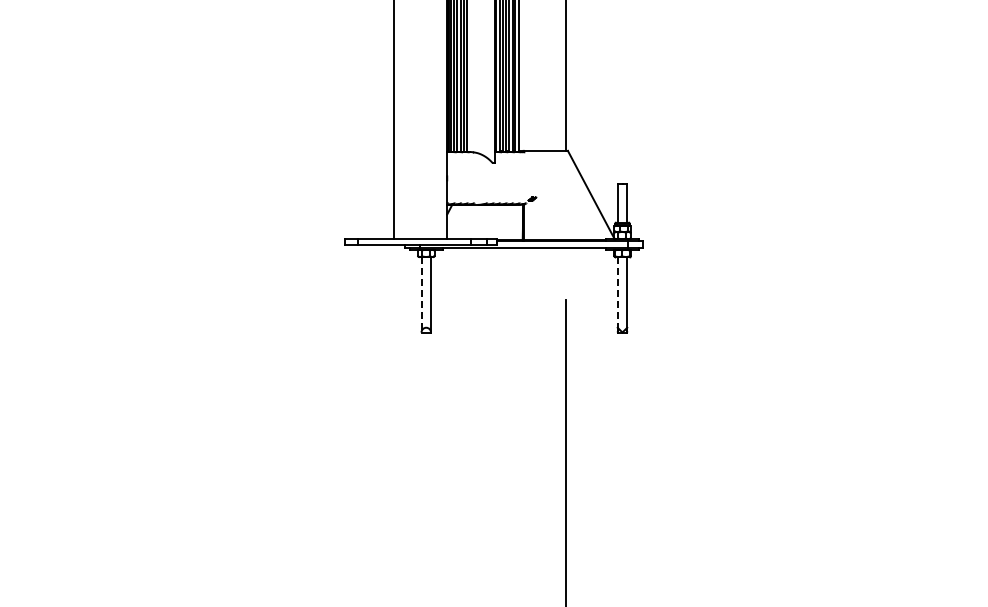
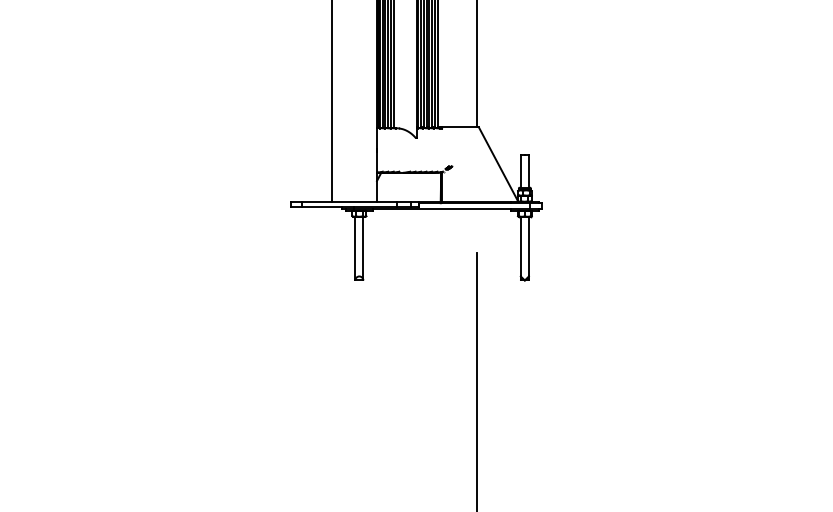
line: (617, 292) -> (520, 246), dashed -> solid
line: (421, 294) -> (355, 248), dashed -> solid

